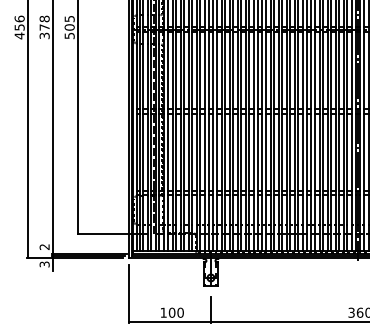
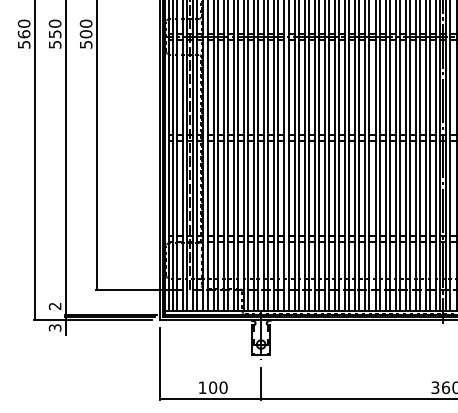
text: (69, 18) -> (85, 23), 505 -> 500
text: (44, 26) -> (54, 33), 378 -> 550
text: (19, 27) -> (23, 34), 456 -> 560

